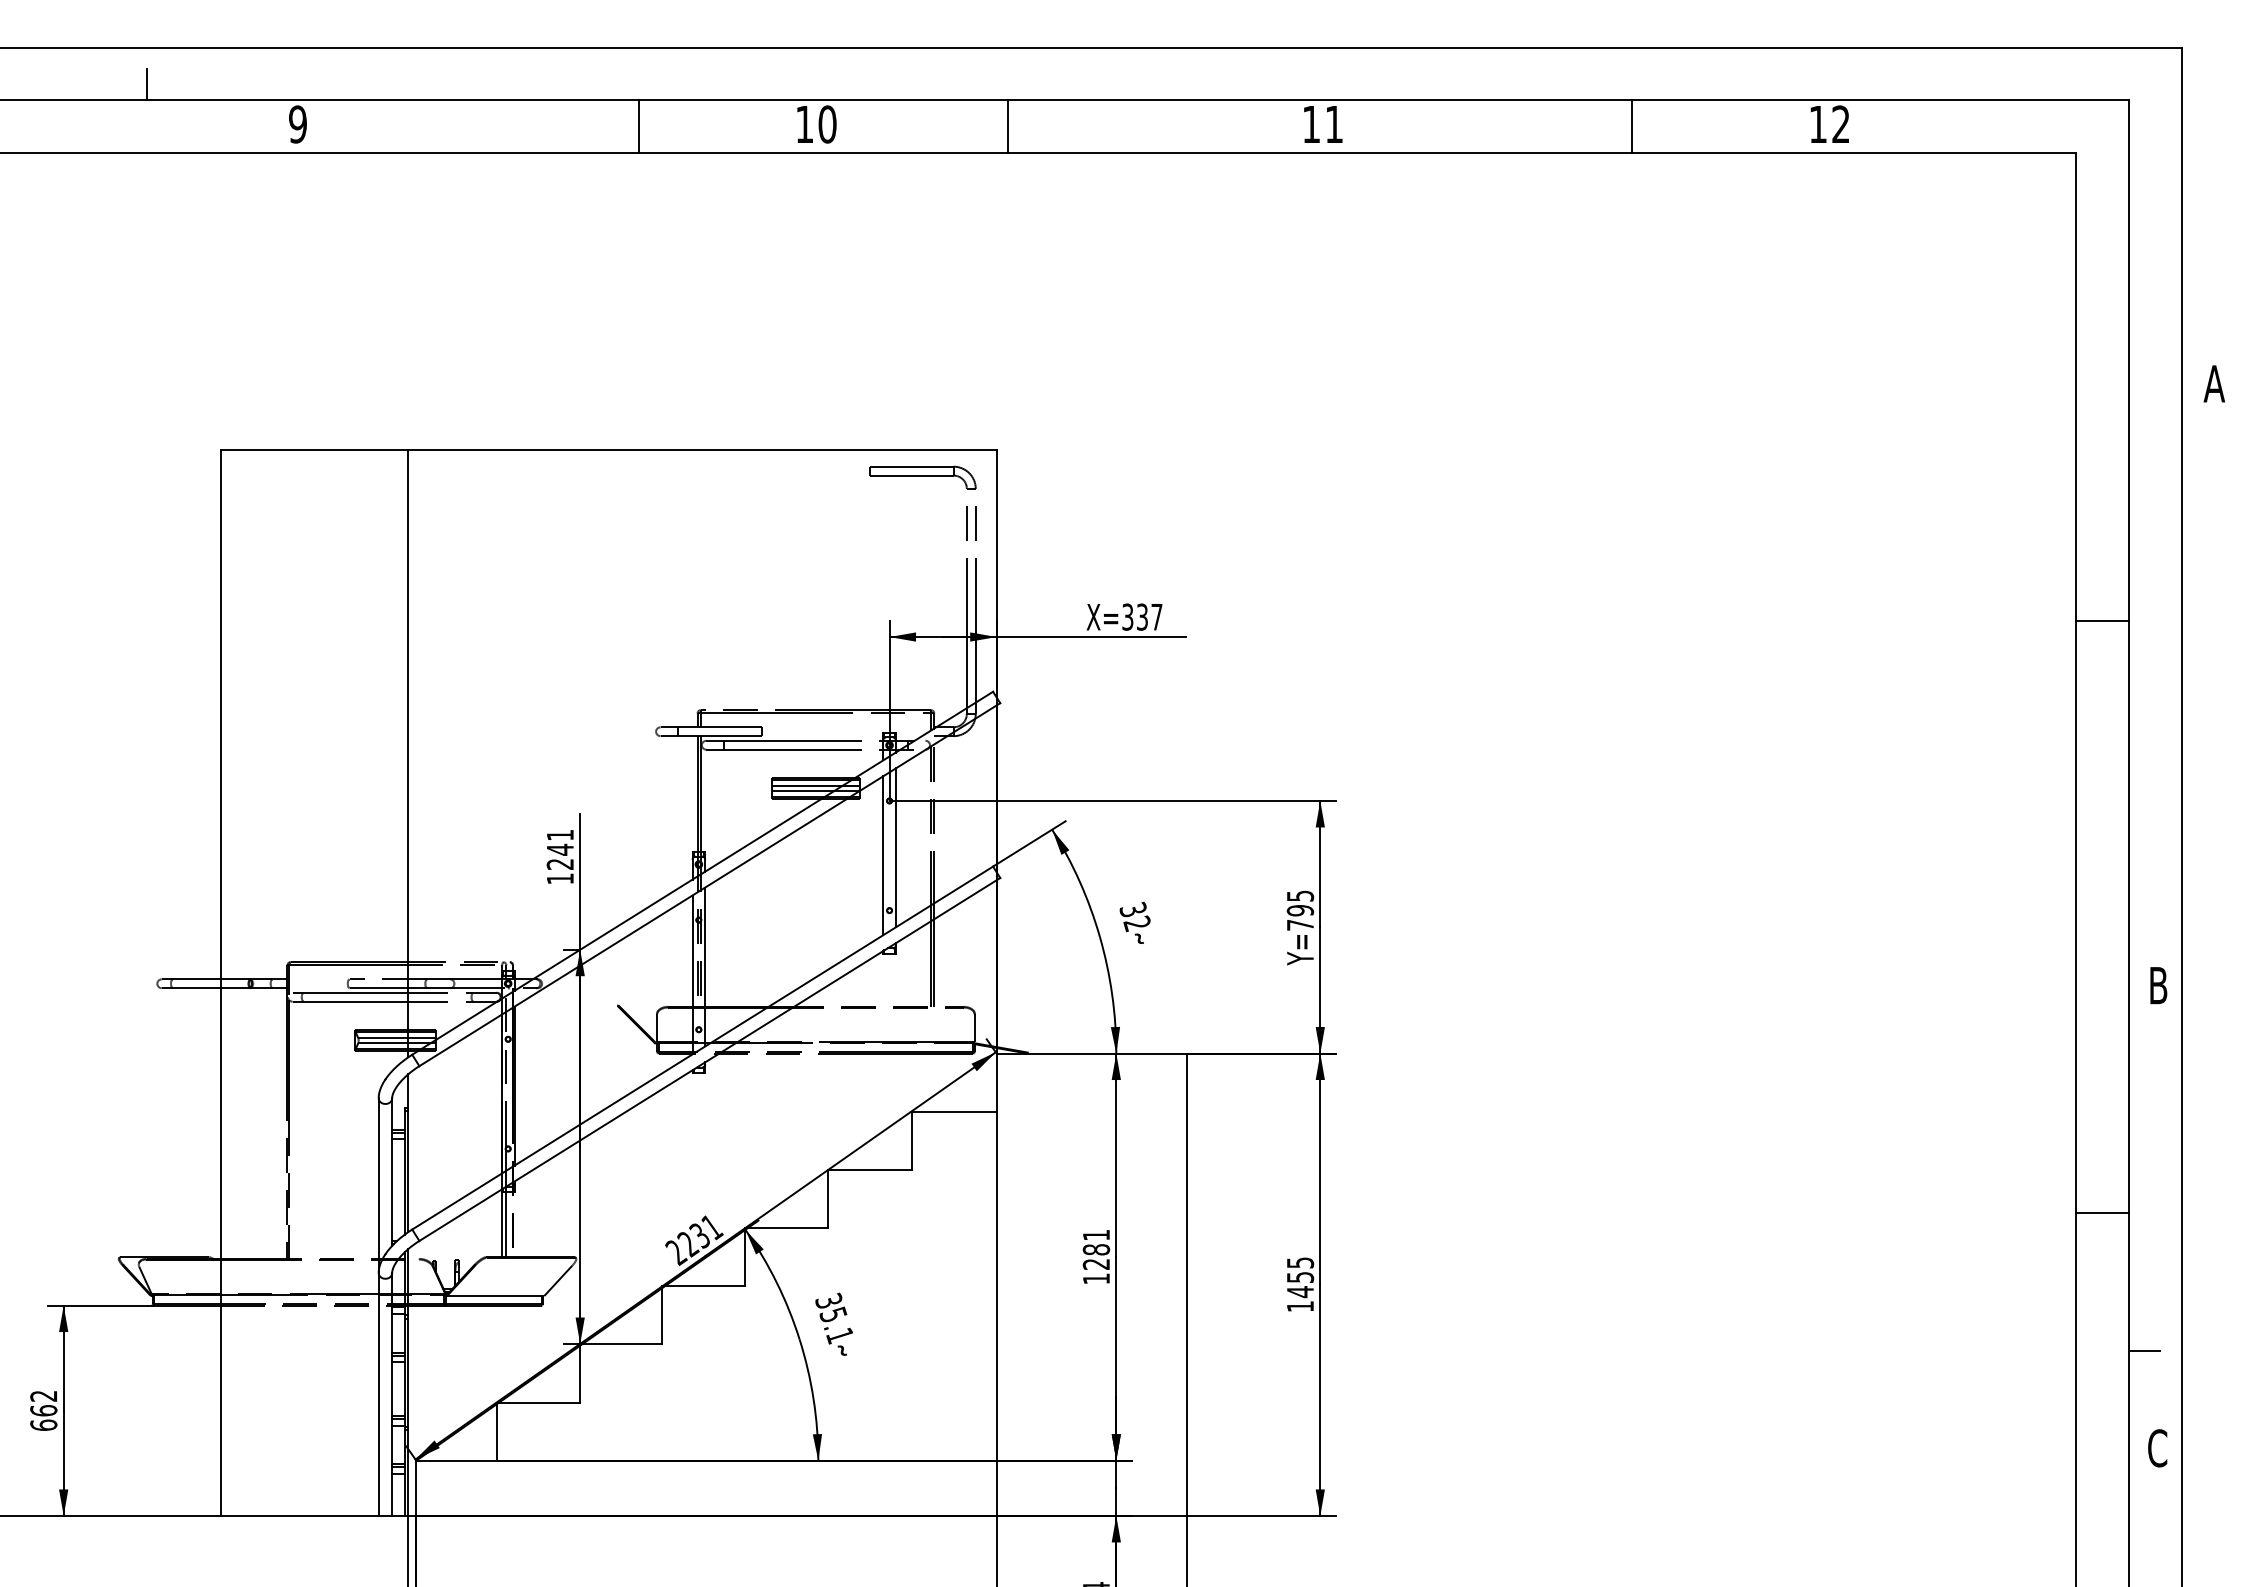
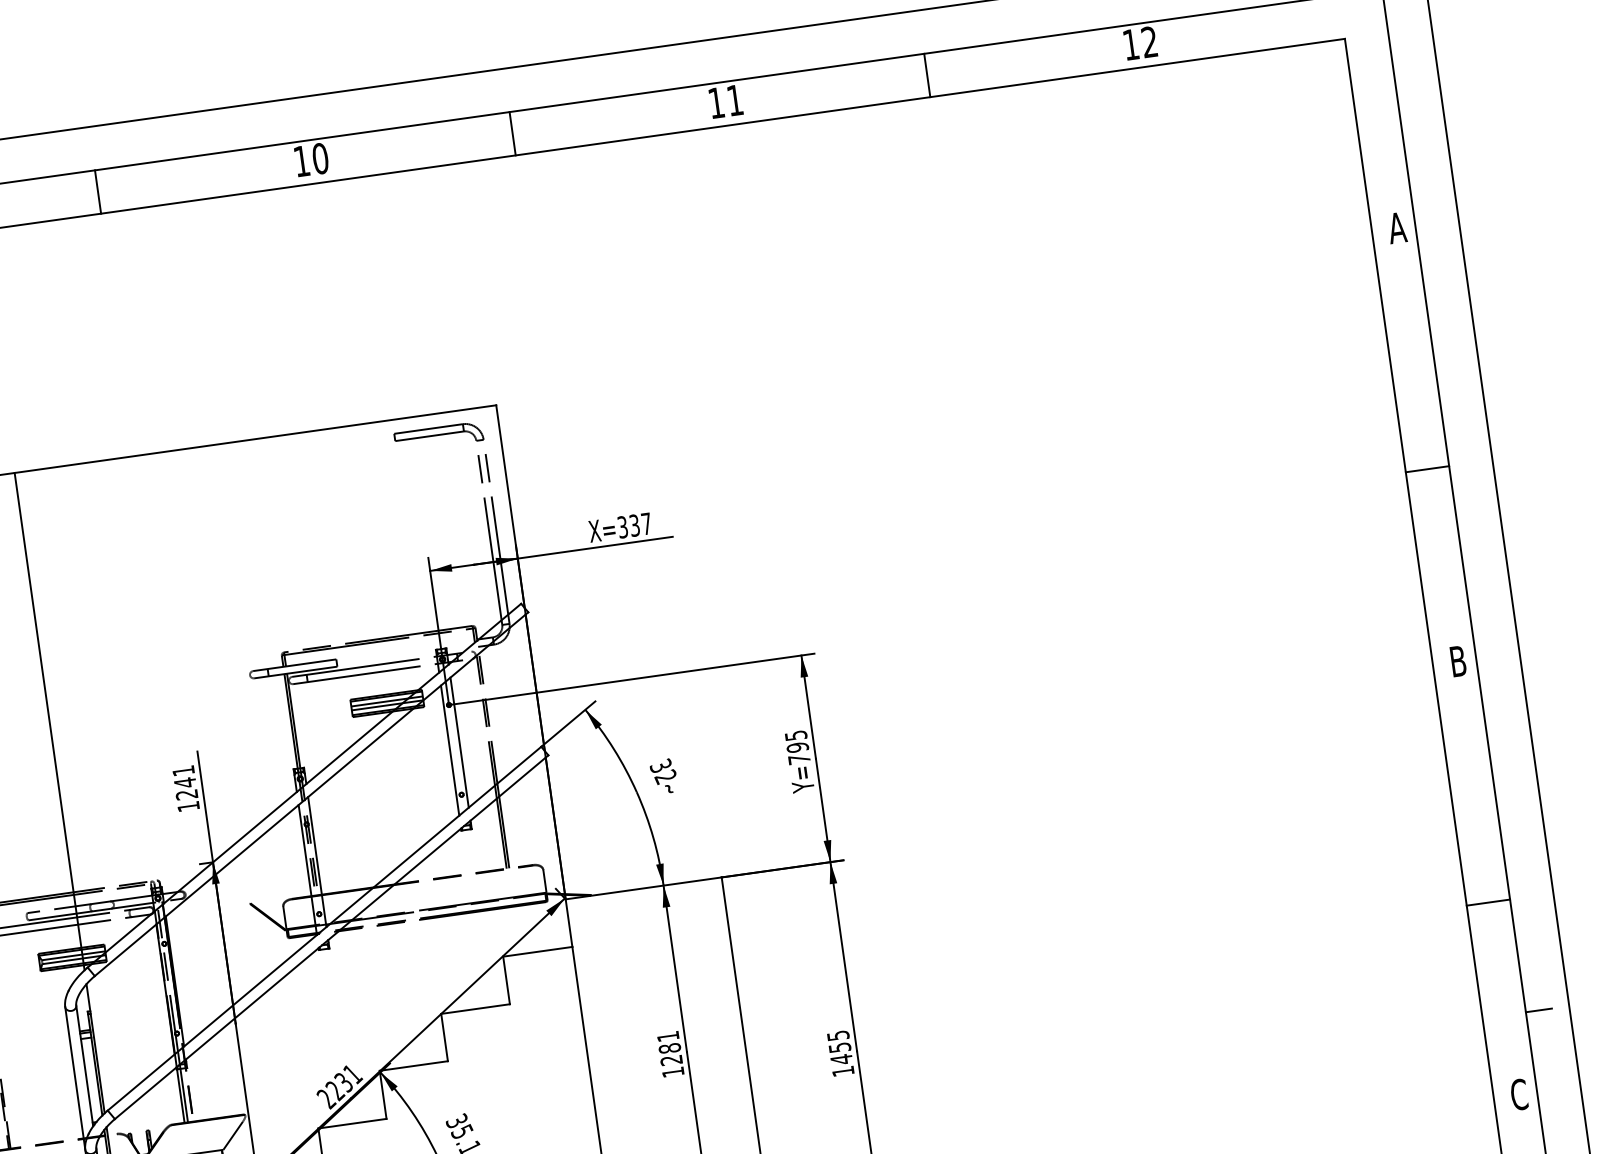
line: (639, 126) -> (98, 191), moved
line: (1008, 126) -> (512, 133), moved
line: (1631, 126) -> (926, 75), moved
text: (2213, 383) -> (1396, 227), moved
line: (2101, 621) -> (1427, 469), moved
text: (2158, 985) -> (1458, 661), moved
text: (2157, 1448) -> (1519, 1094), moved

